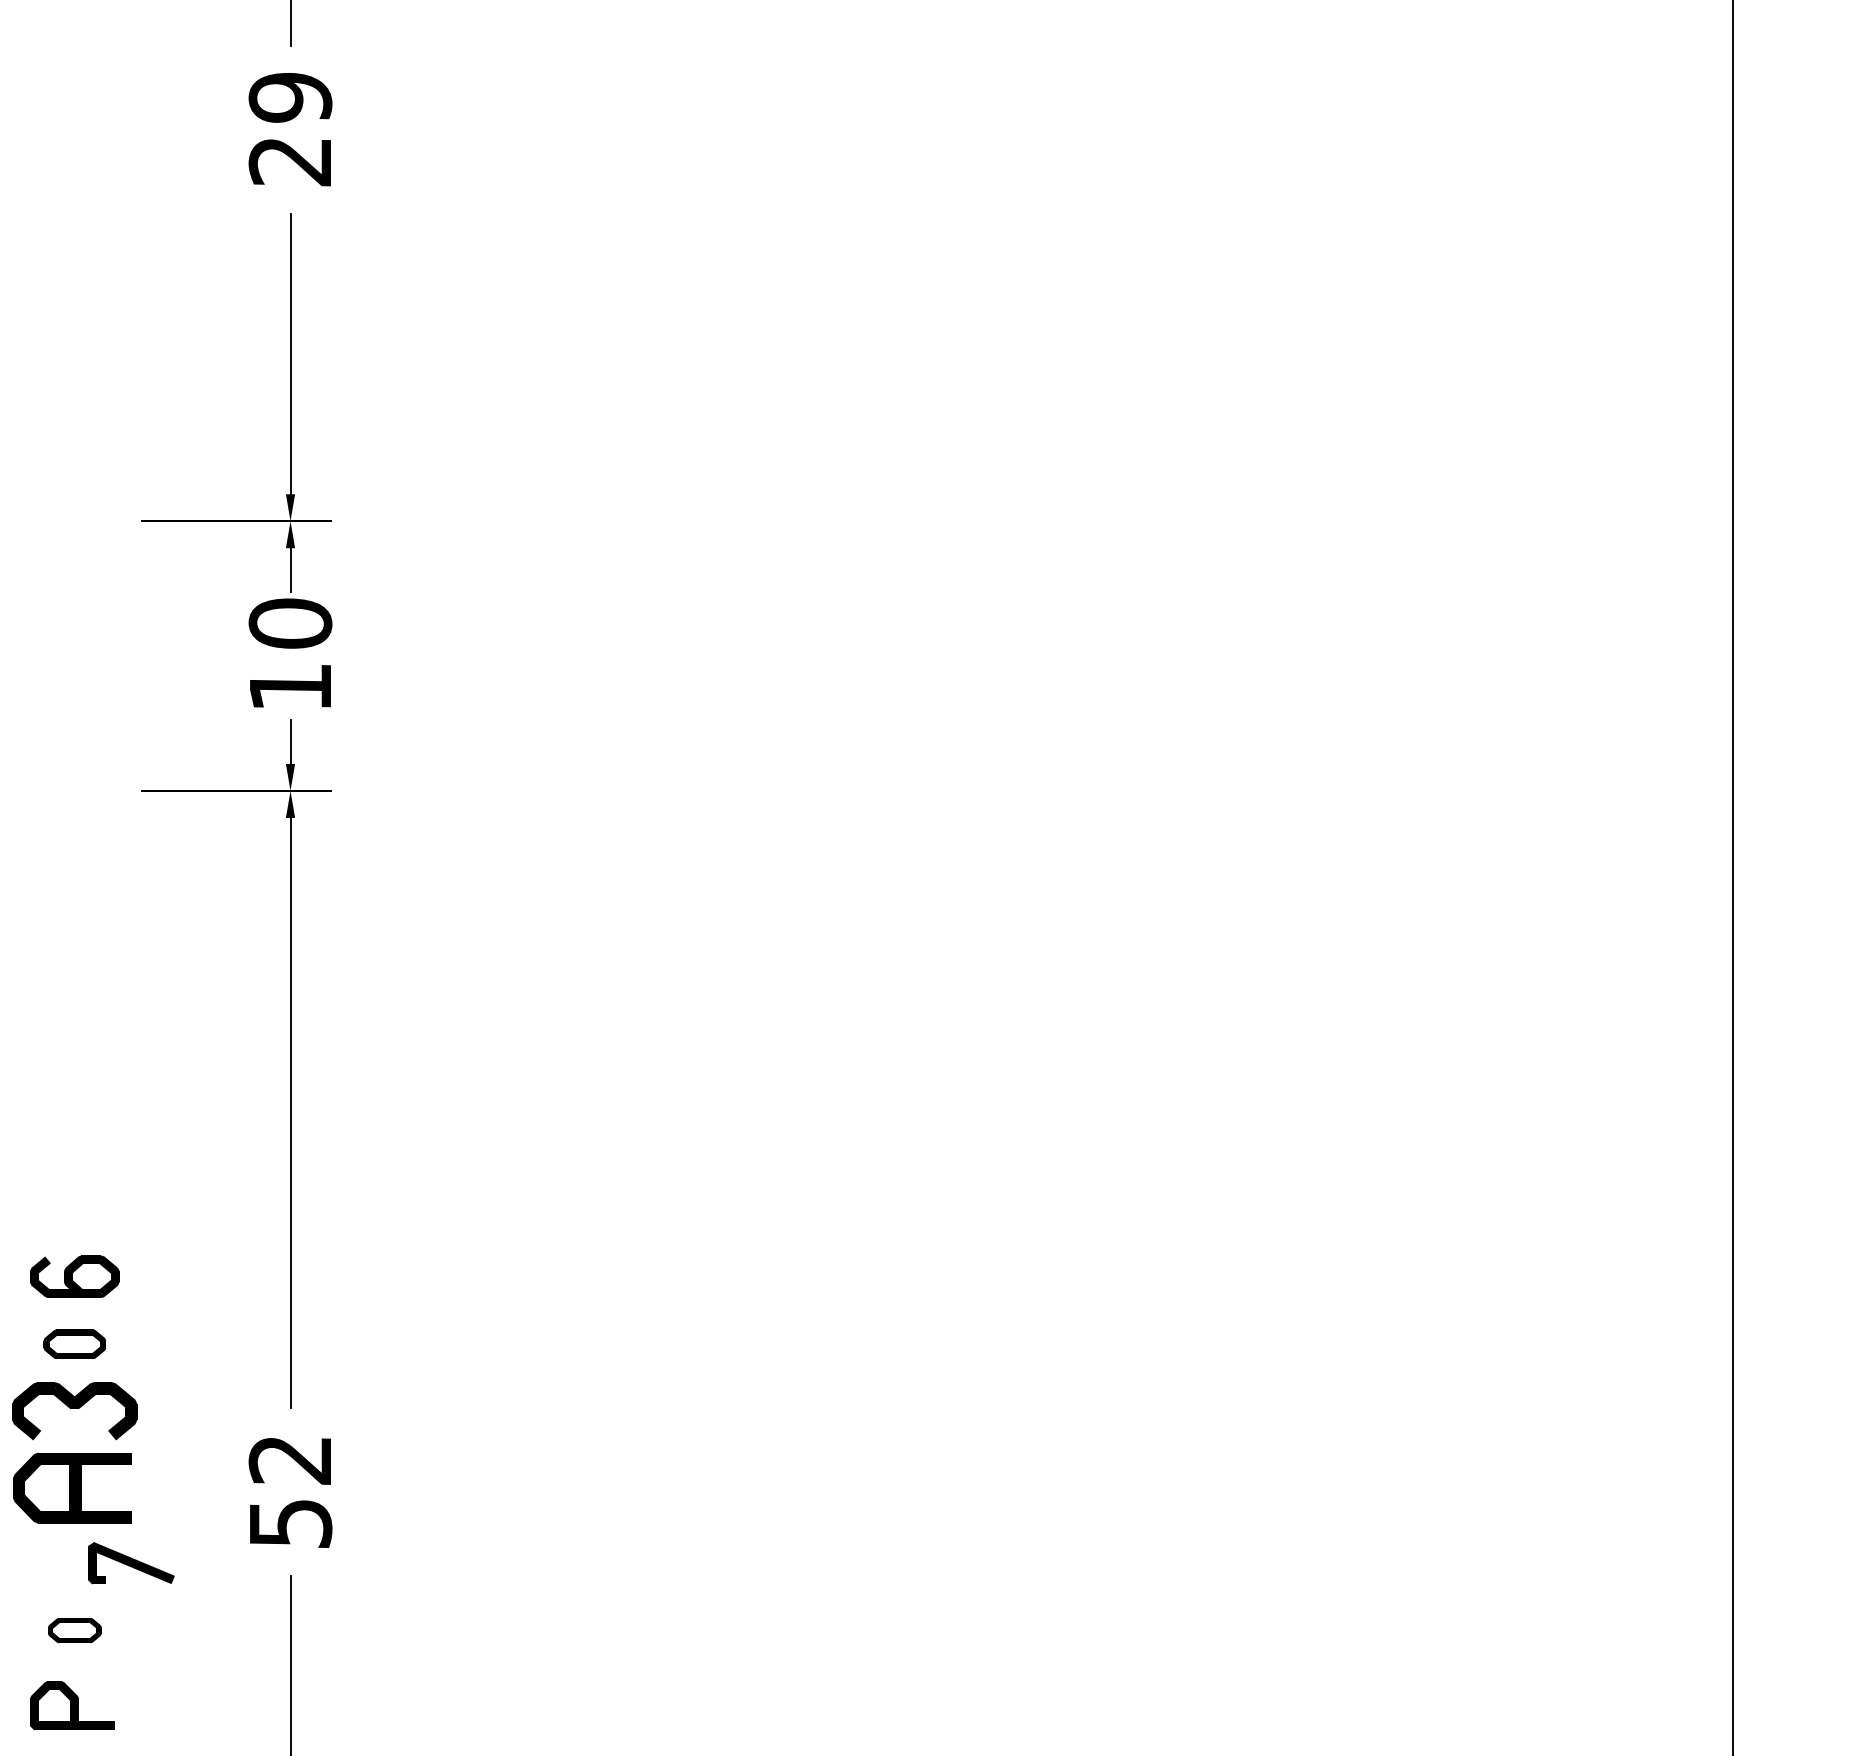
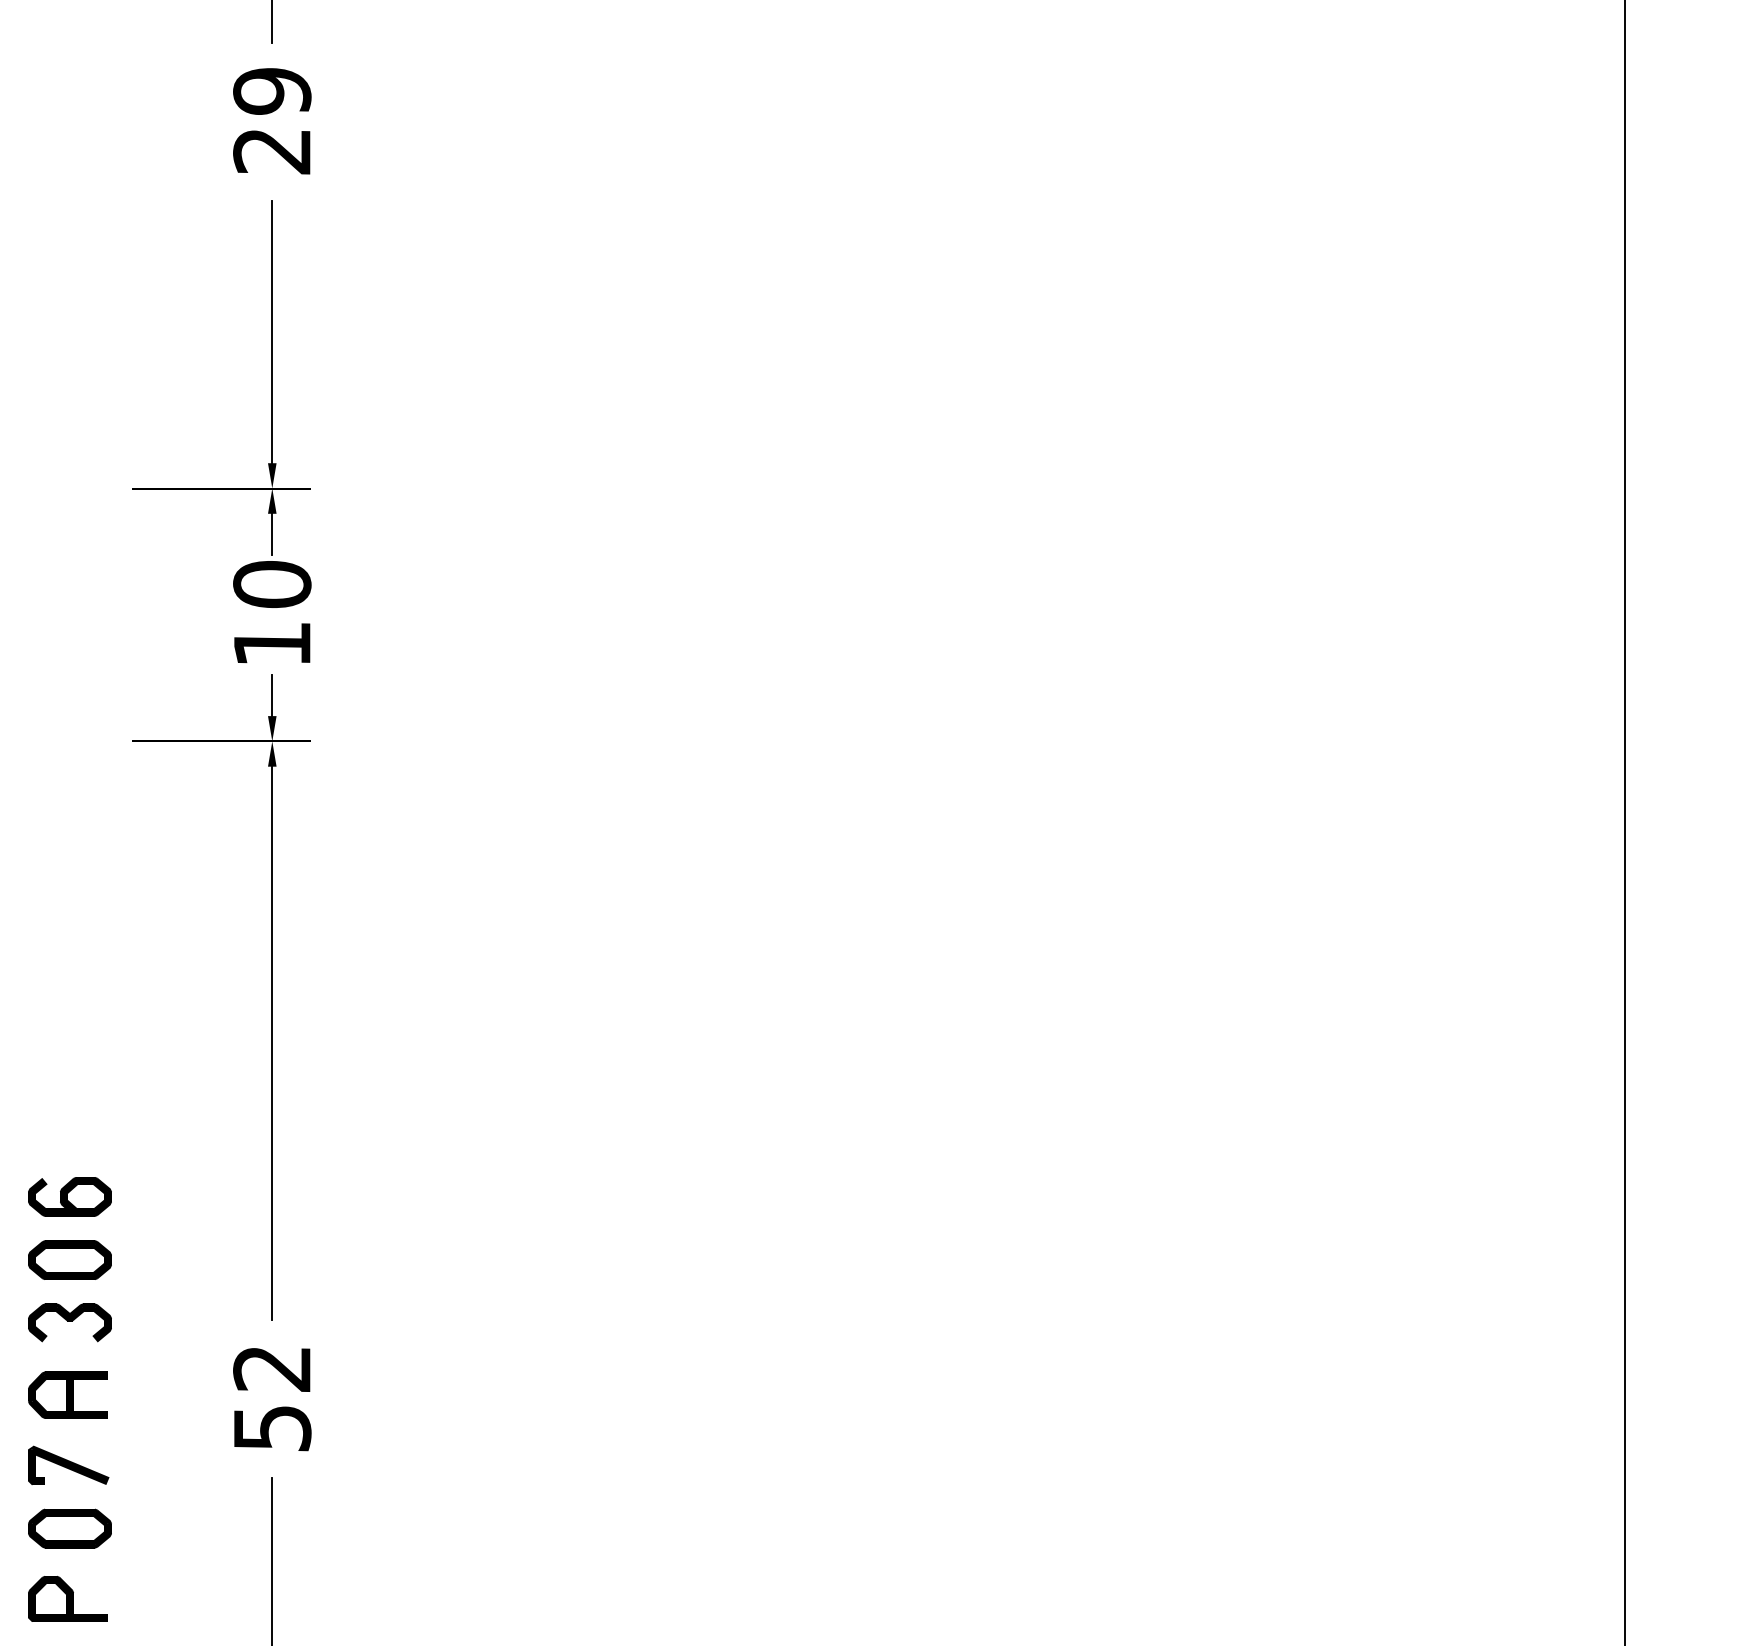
part: (74, 1344) -> (69, 1260), size x1.43
part: (74, 1410) -> (69, 1322), size x0.71
part: (72, 1488) -> (67, 1395), size x0.71
part: (131, 1563) -> (68, 1465), moved
part: (74, 1630) -> (69, 1528), size x1.67

